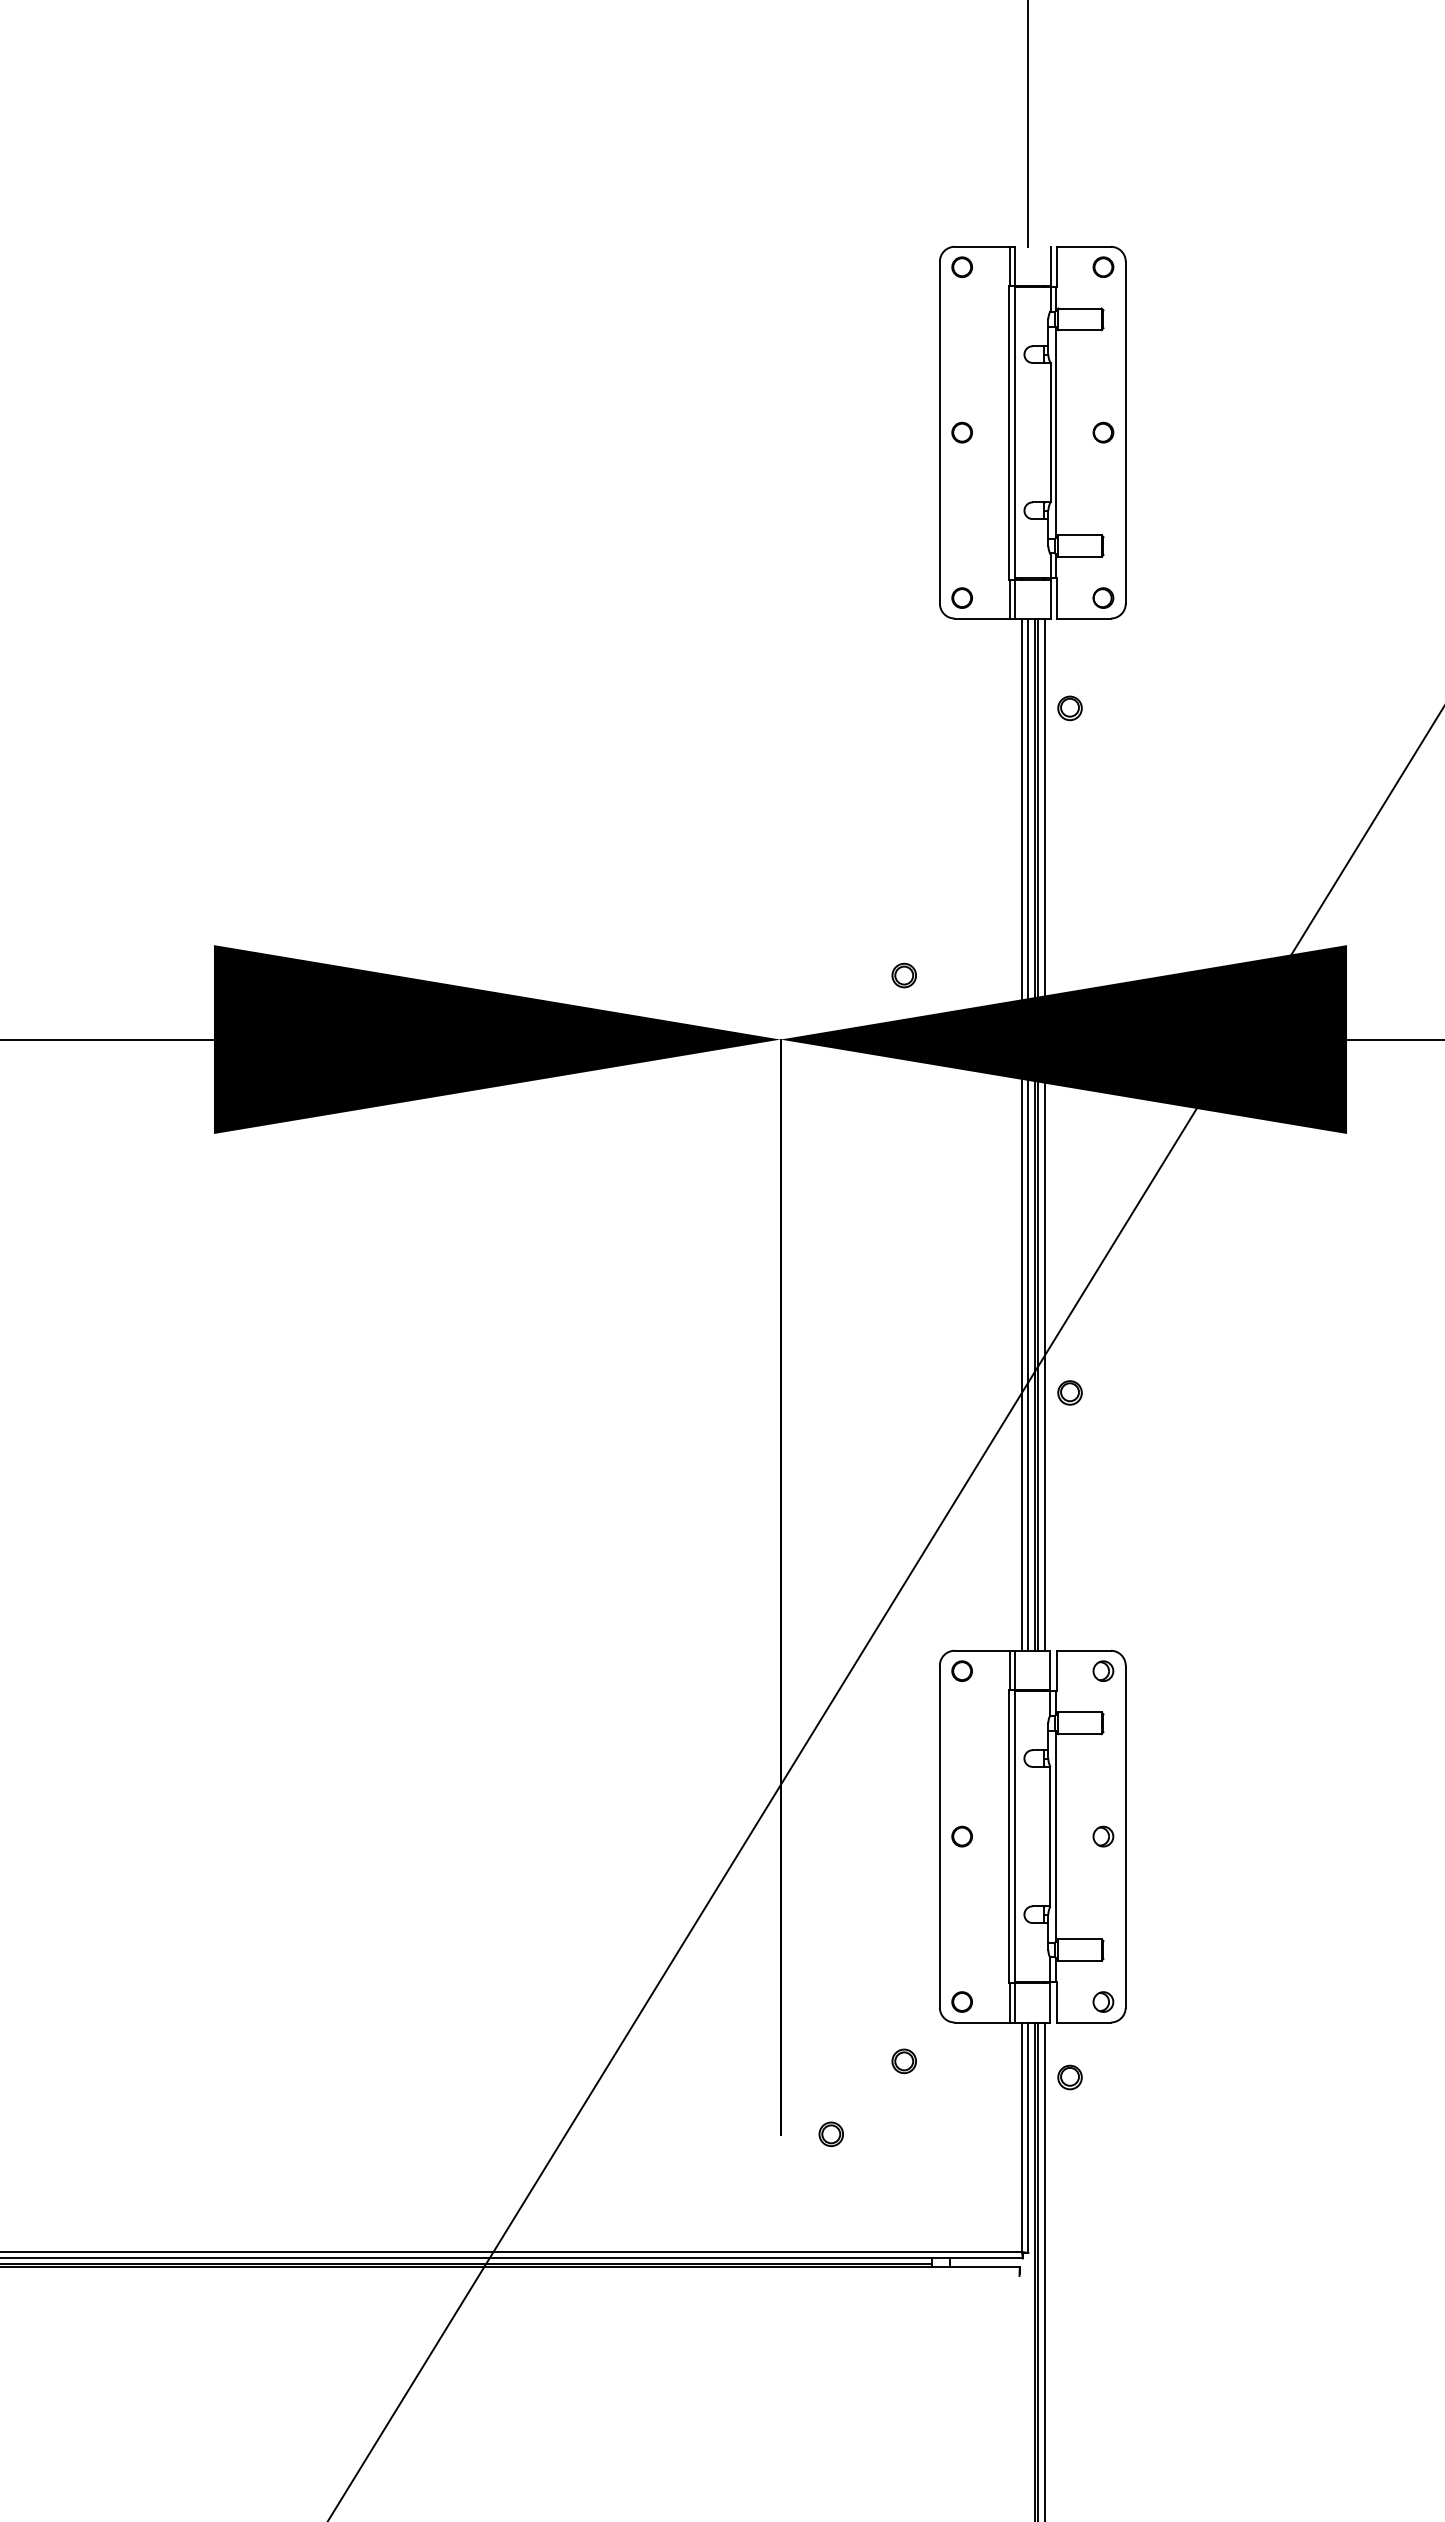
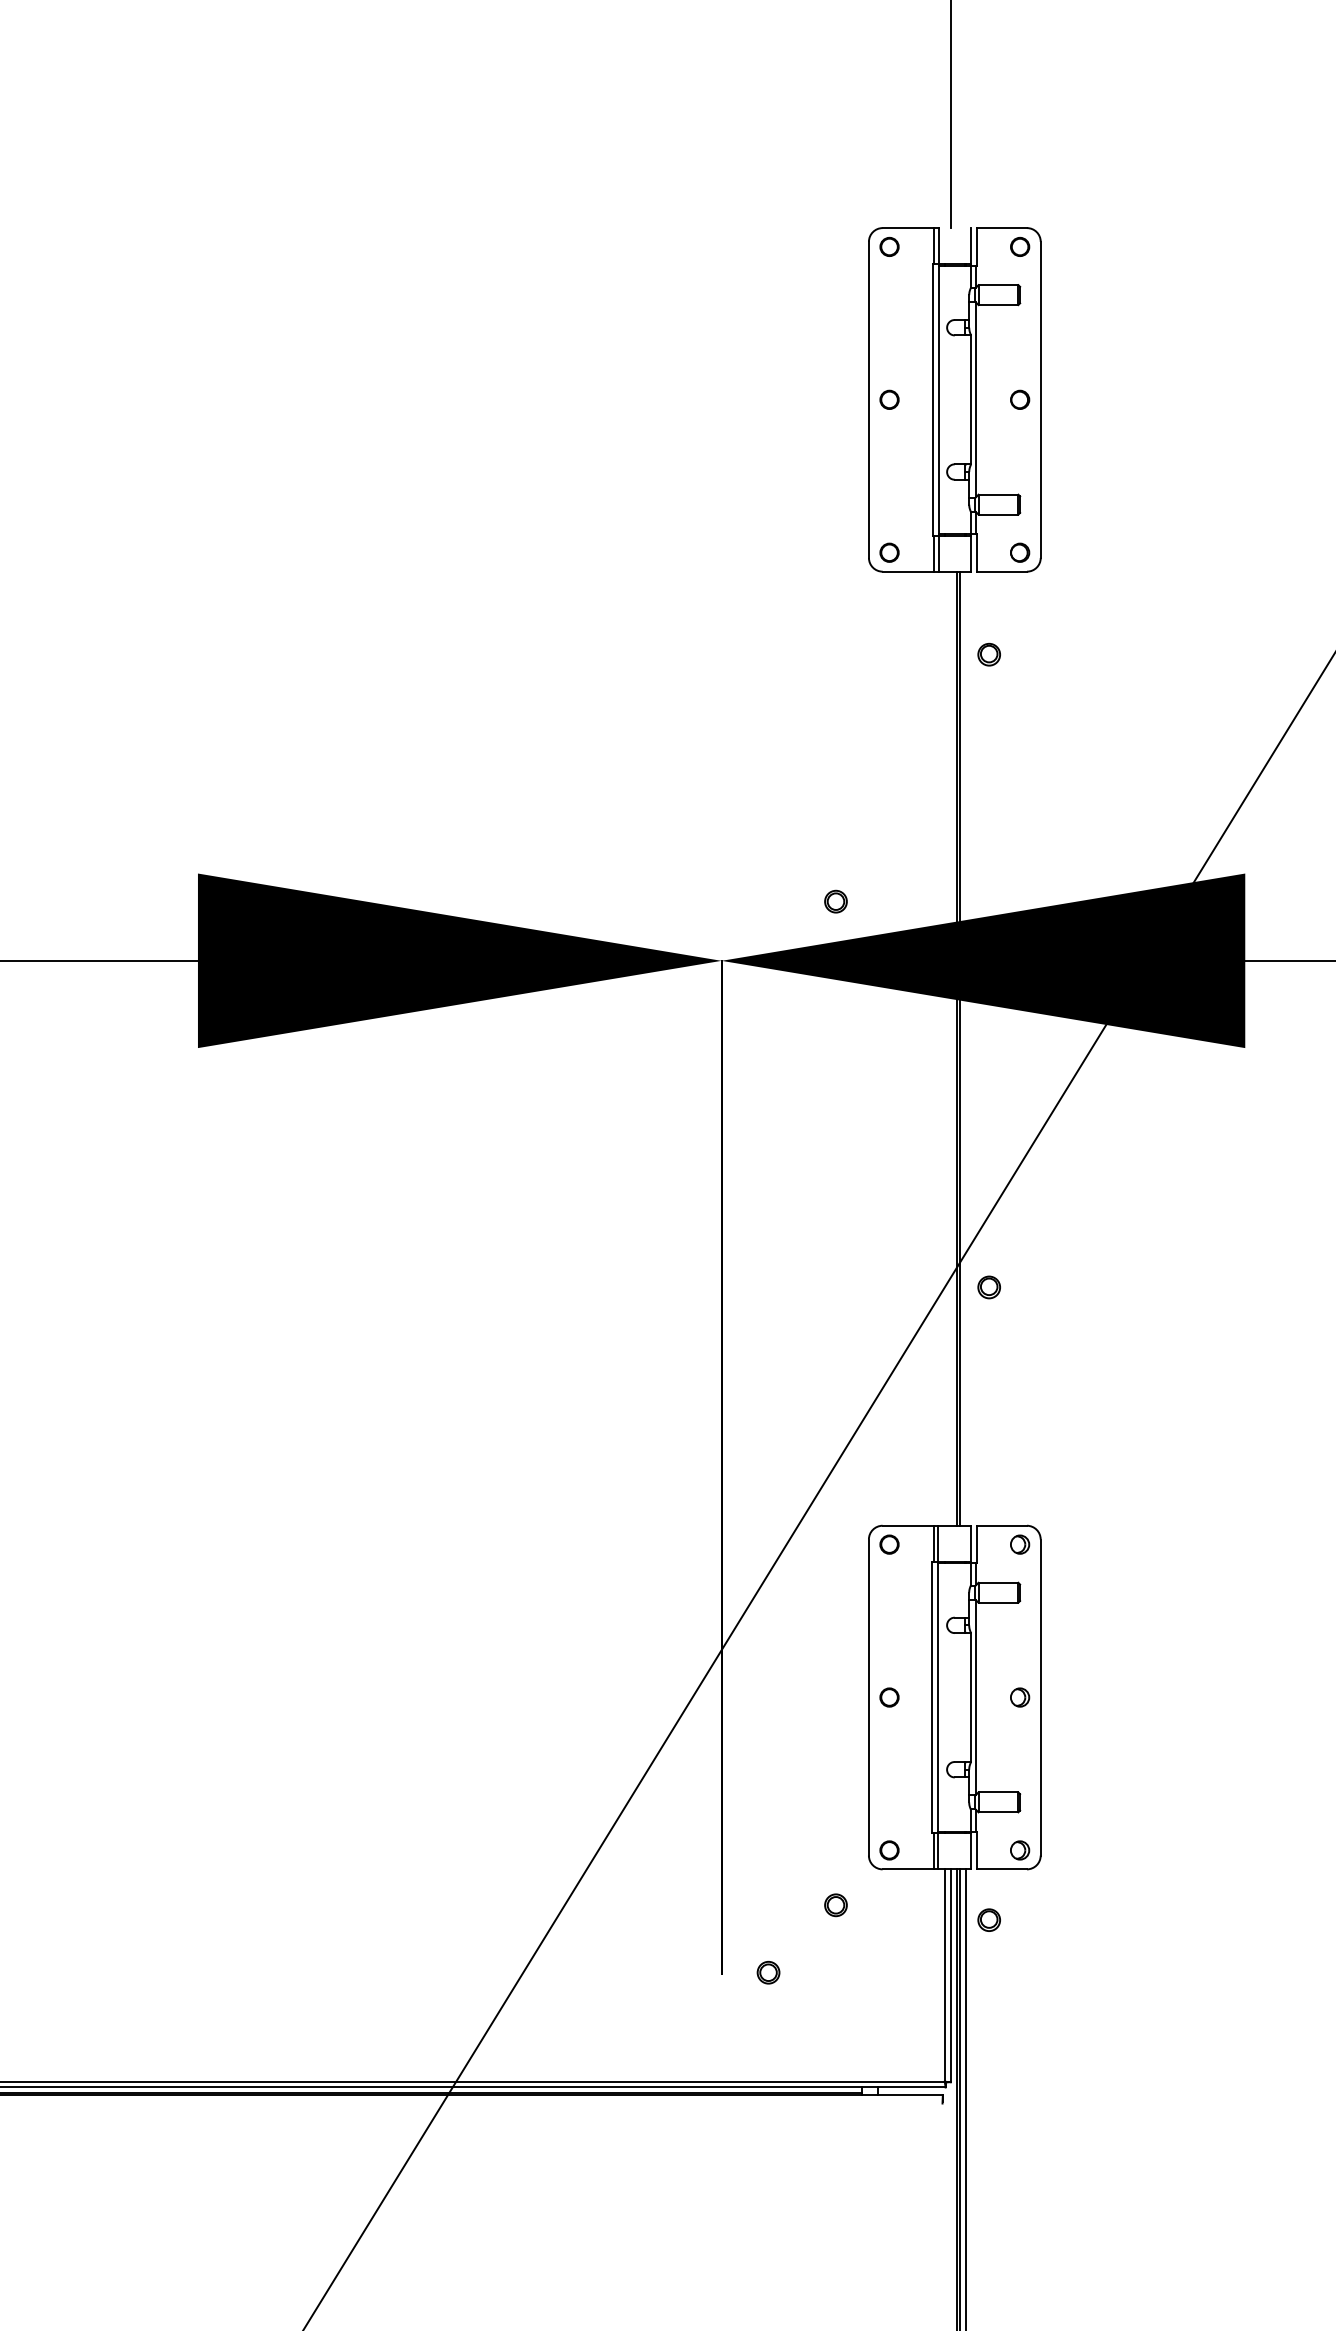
line: (1022, 1134) -> (945, 1048), removed
line: (1028, 1134) -> (950, 1048), removed
line: (1044, 1134) -> (965, 1048), removed

